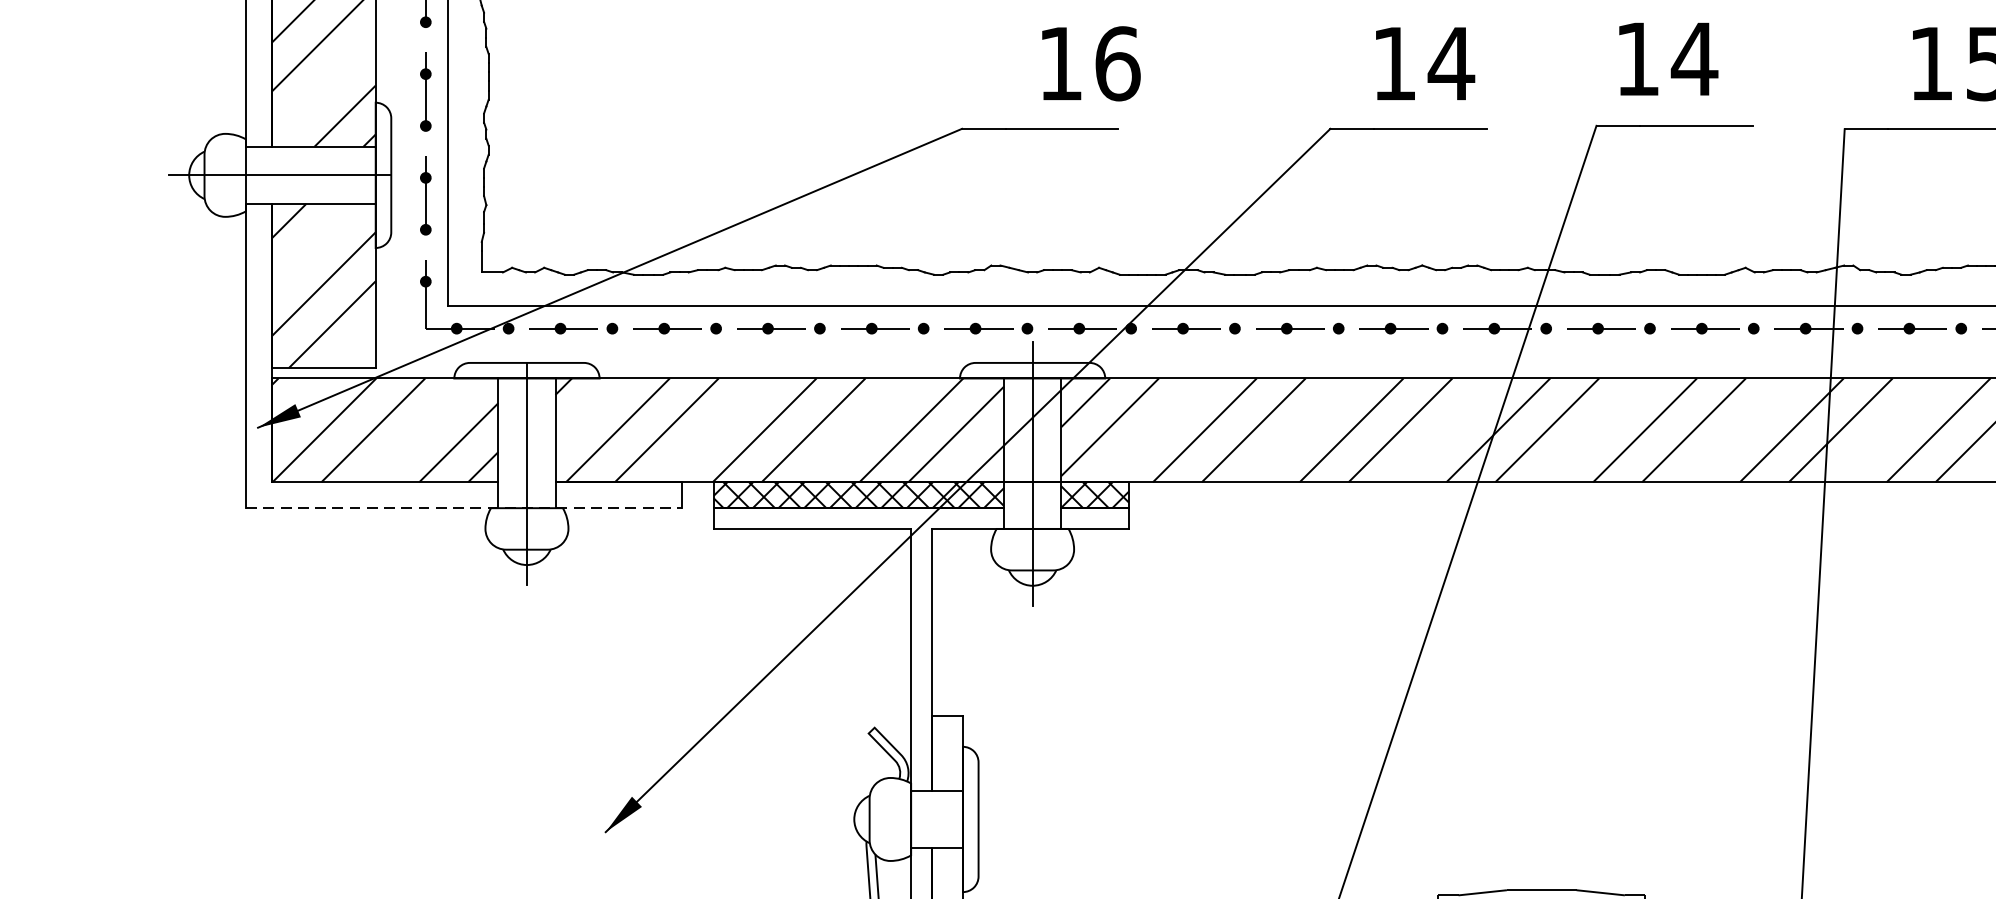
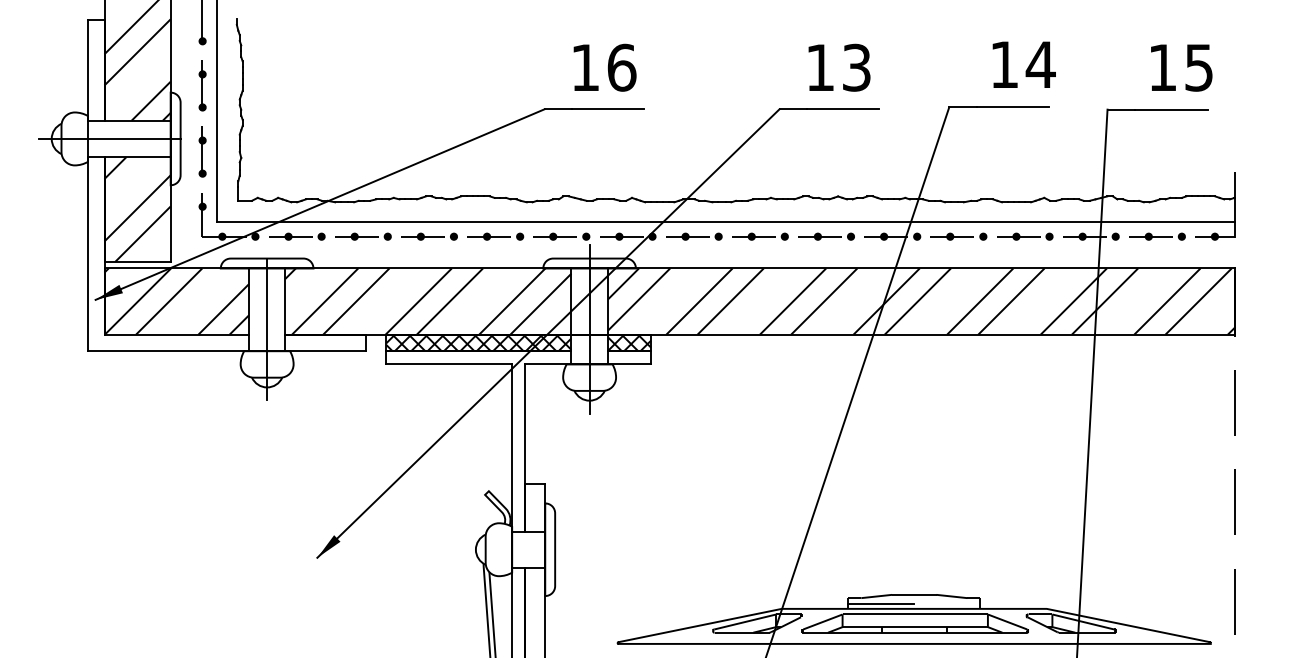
text: (1667, 58) -> (1023, 64), moved
text: (1090, 63) -> (604, 67), moved
text: (1451, 63) -> (856, 67), 14 -> 13
line: (463, 508) -> (226, 351), dashed -> solid

